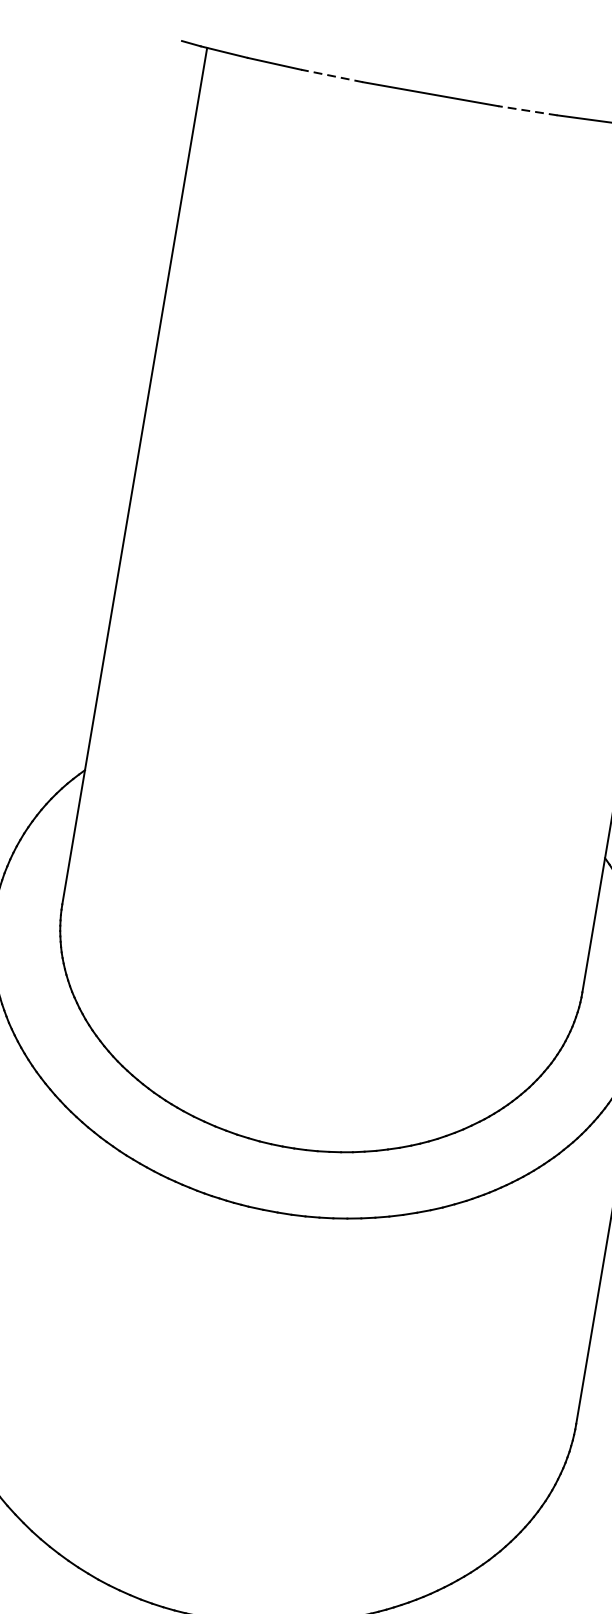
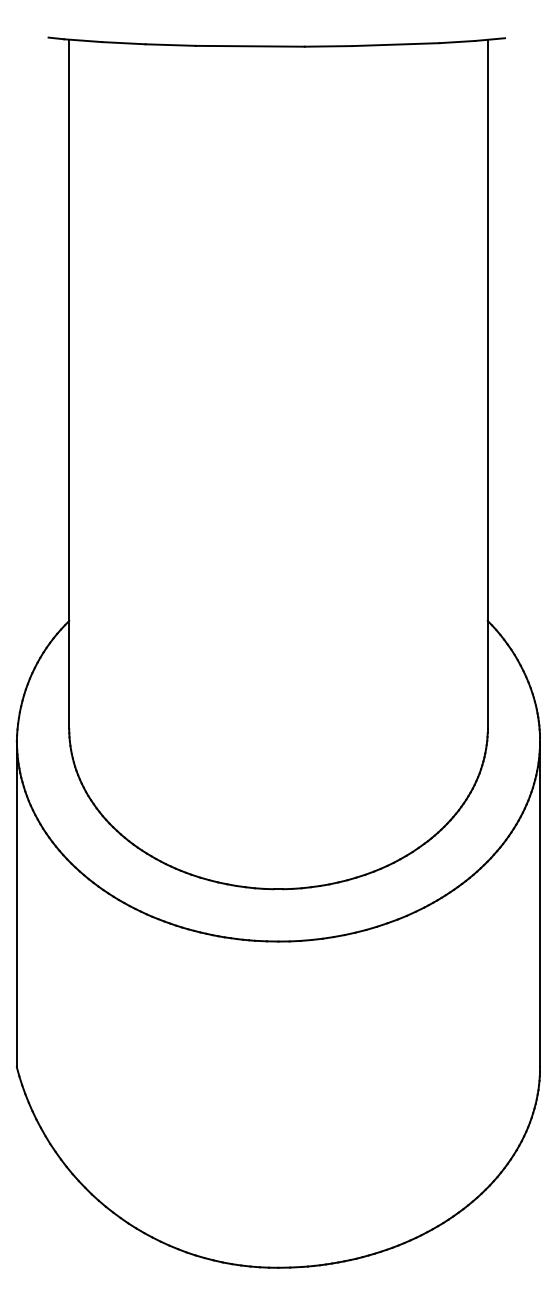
line: (331, 76) -> (170, 45), dashed -> solid
line: (527, 110) -> (328, 46), dashed -> solid

